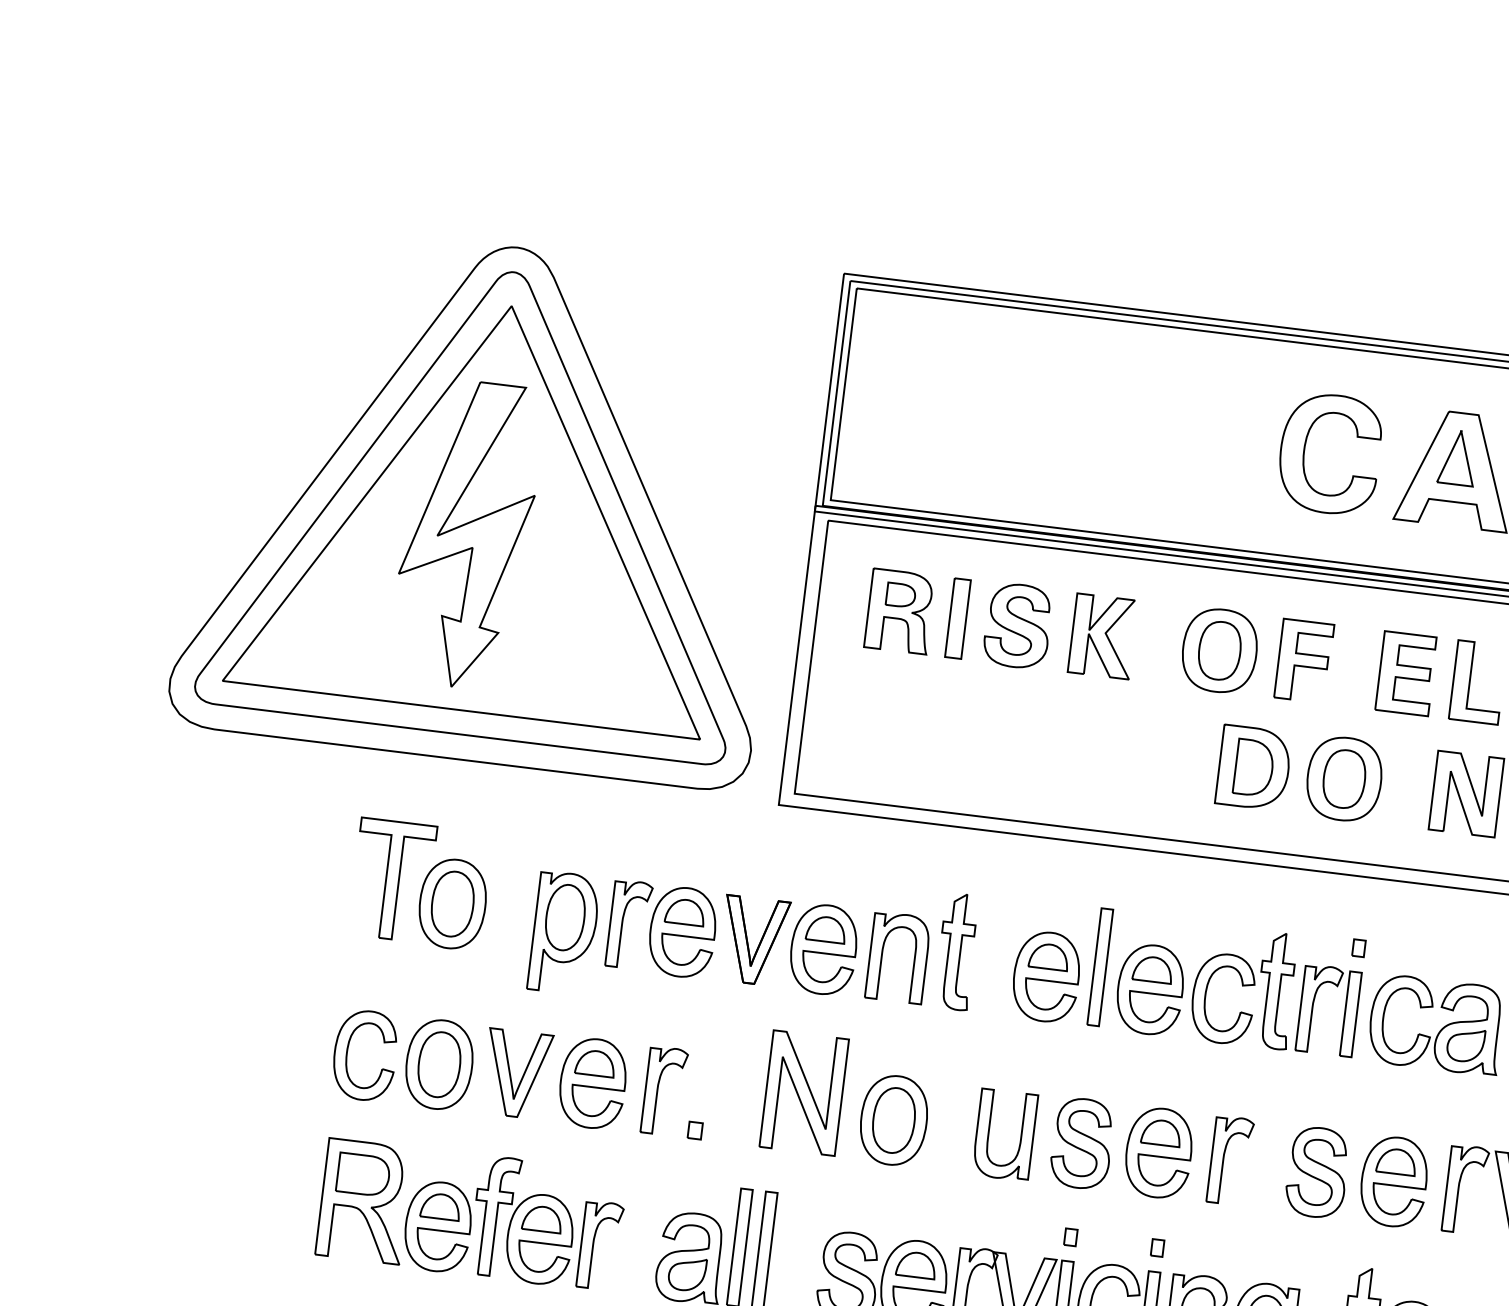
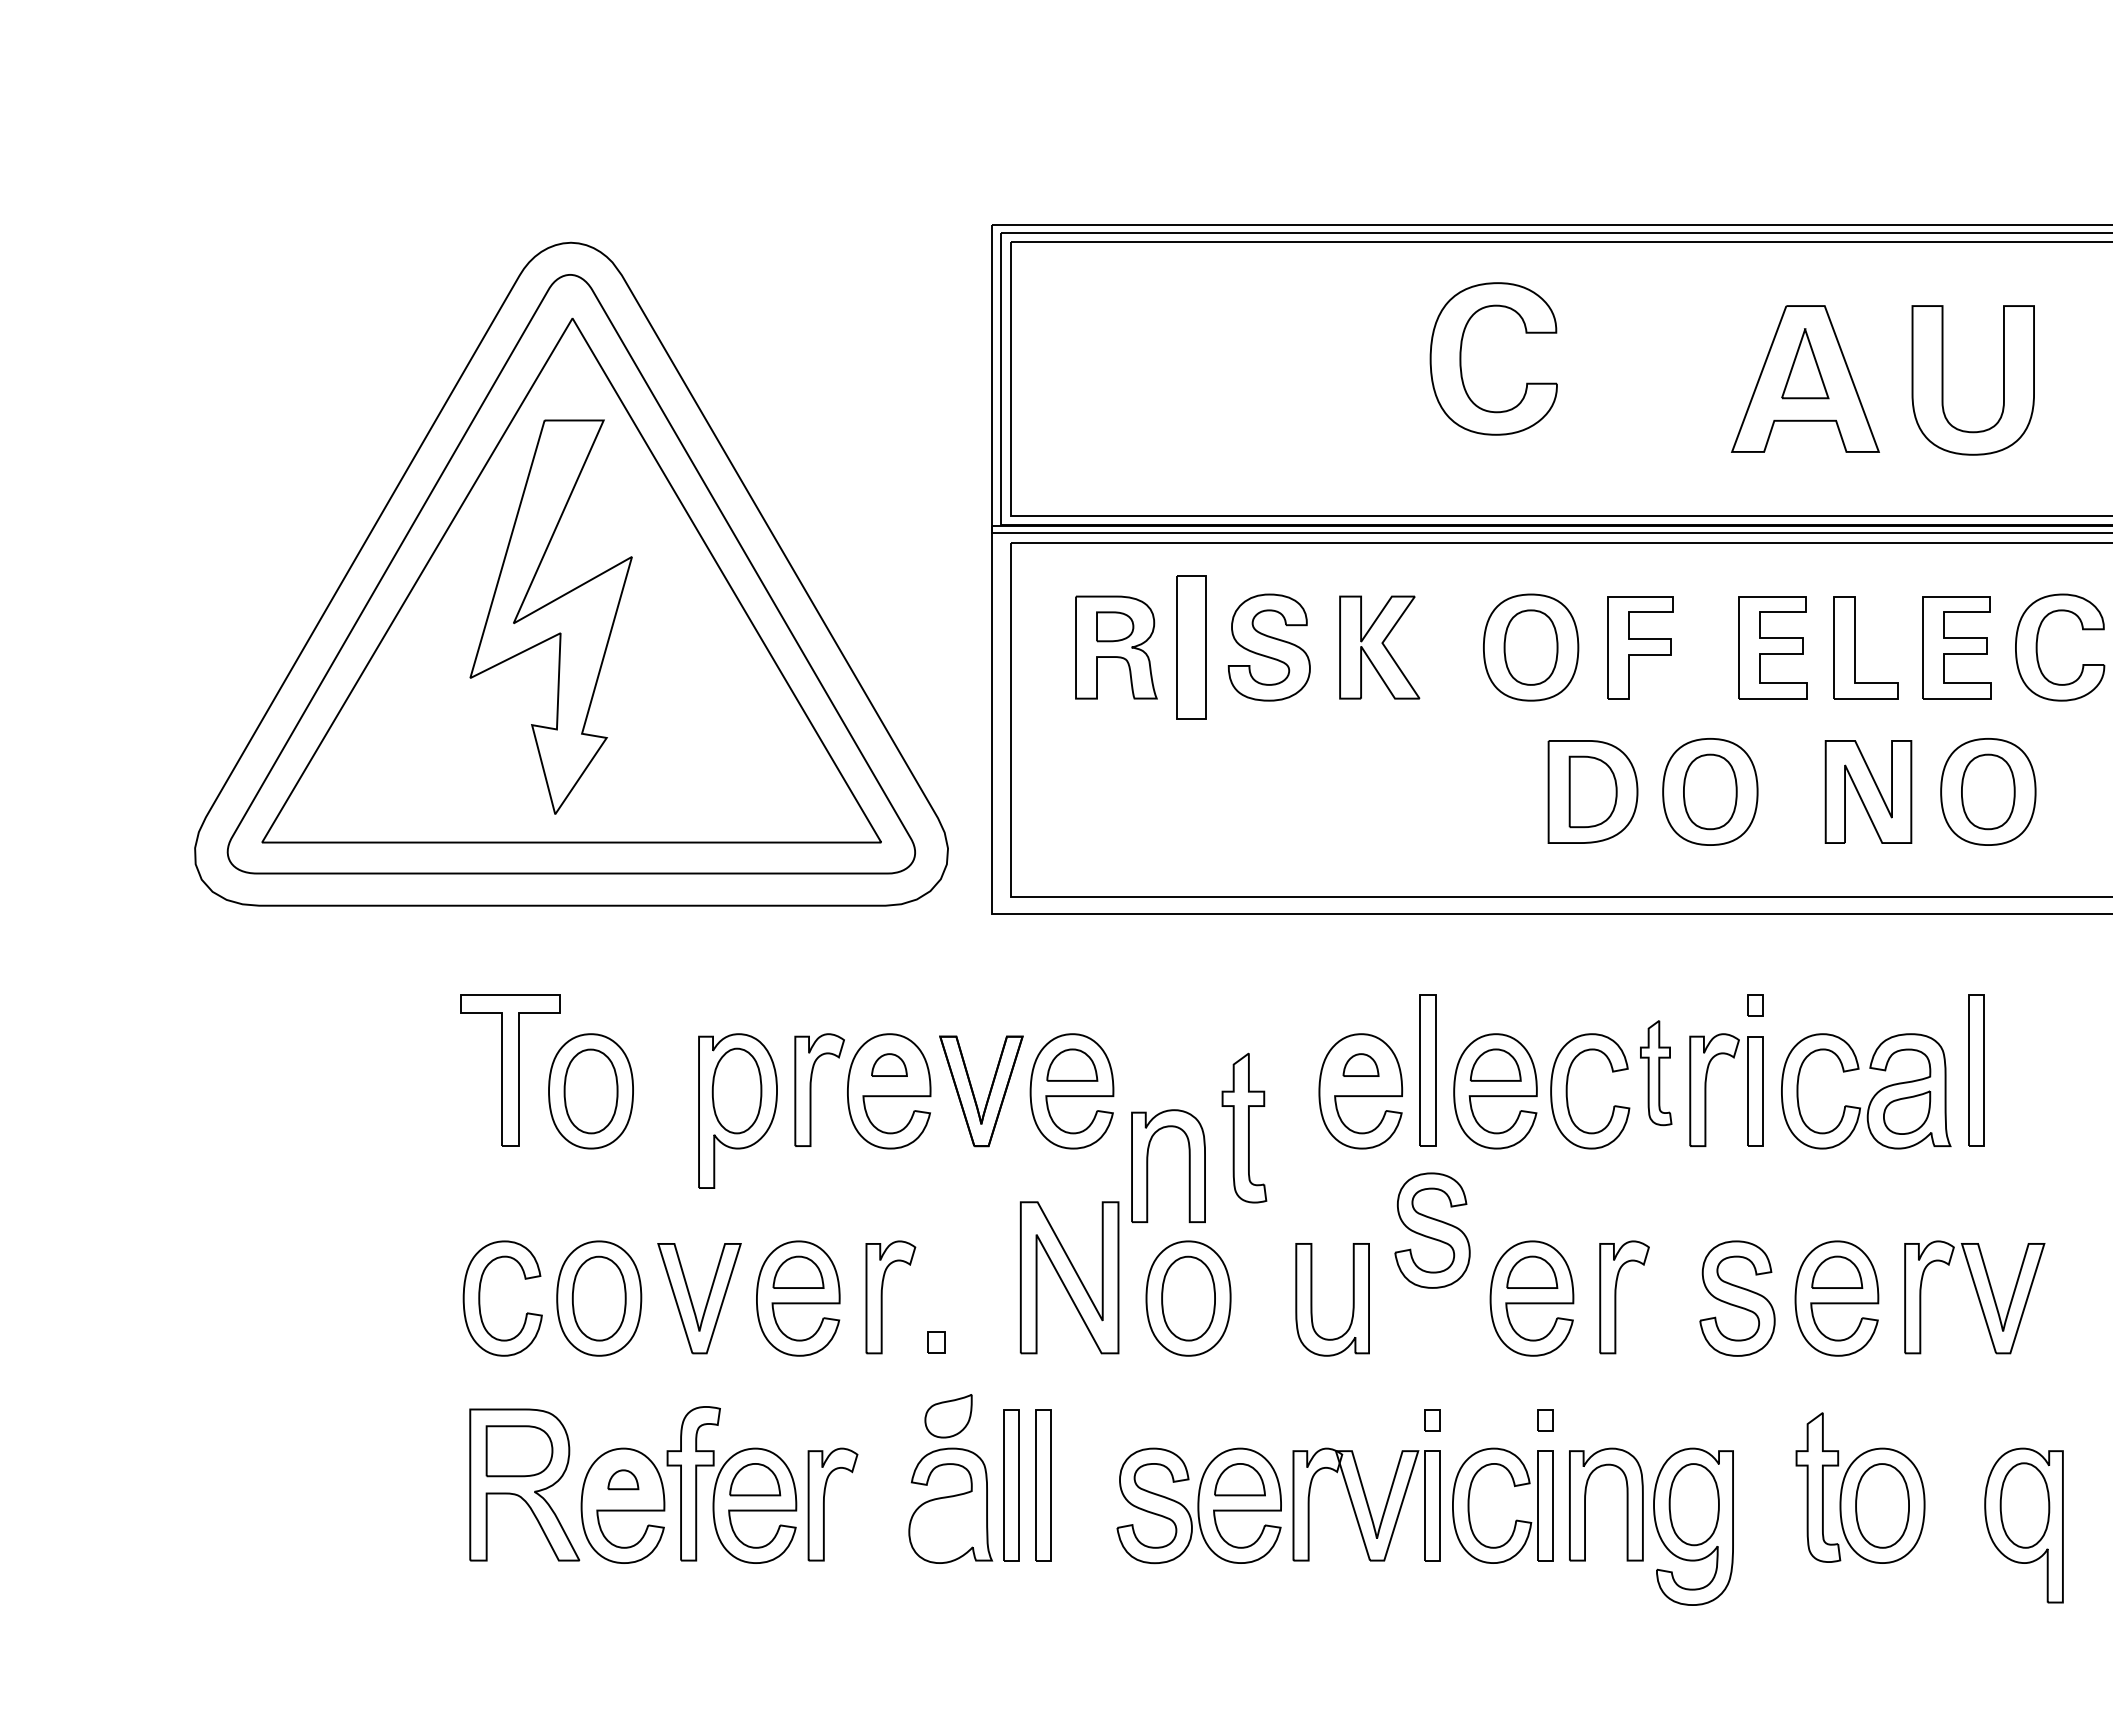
part: (1305, 450) -> (1461, 358), moved
part: (957, 618) -> (1191, 647), size x1.4
part: (685, 911) -> (889, 1064), size x0.7
part: (957, 951) -> (1244, 1127), moved
part: (882, 955) -> (1148, 1165), moved
part: (1048, 956) -> (1360, 1064), size x0.7
part: (1275, 990) -> (1655, 1072), size x0.7
part: (1082, 1143) -> (1432, 1230), moved
part: (441, 1206) -> (623, 1479), size x0.6
part: (687, 1274) -> (948, 1416), moved

